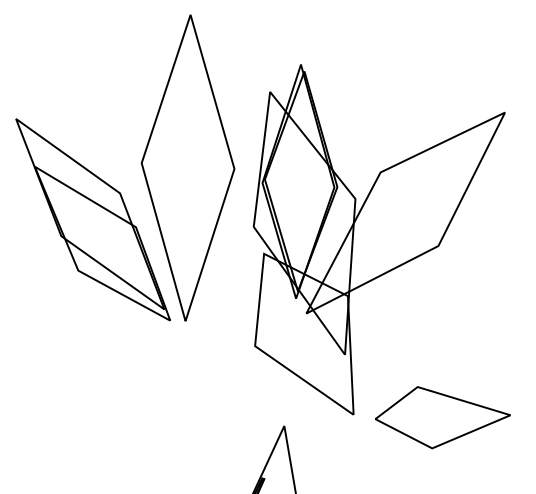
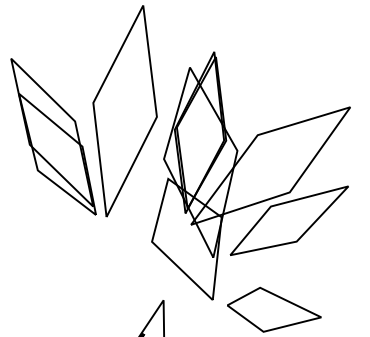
part: (443, 285) -> (289, 220), added

